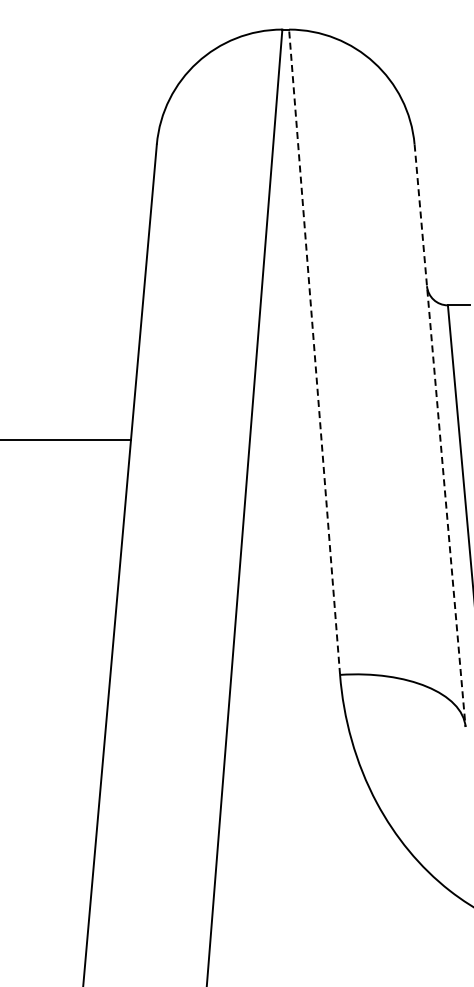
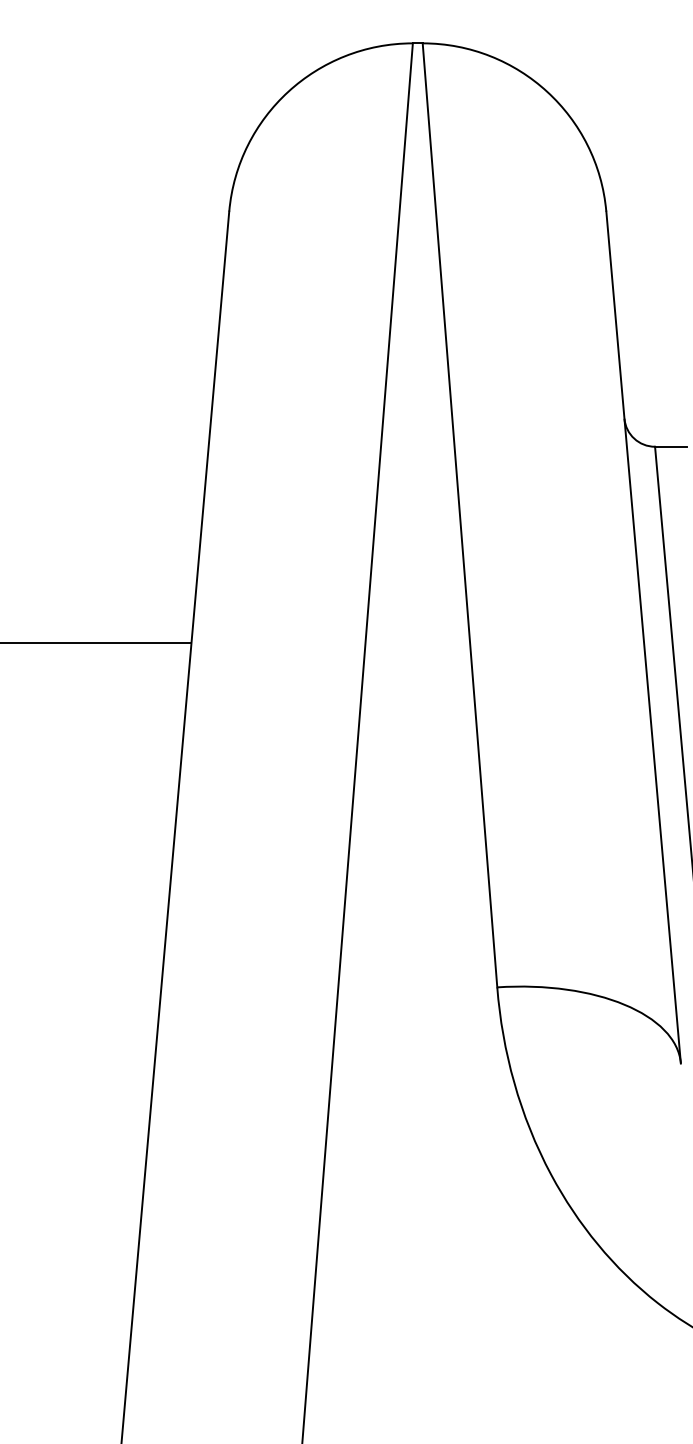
line: (314, 352) -> (459, 515), dashed -> solid
line: (440, 436) -> (644, 638), dashed -> solid

